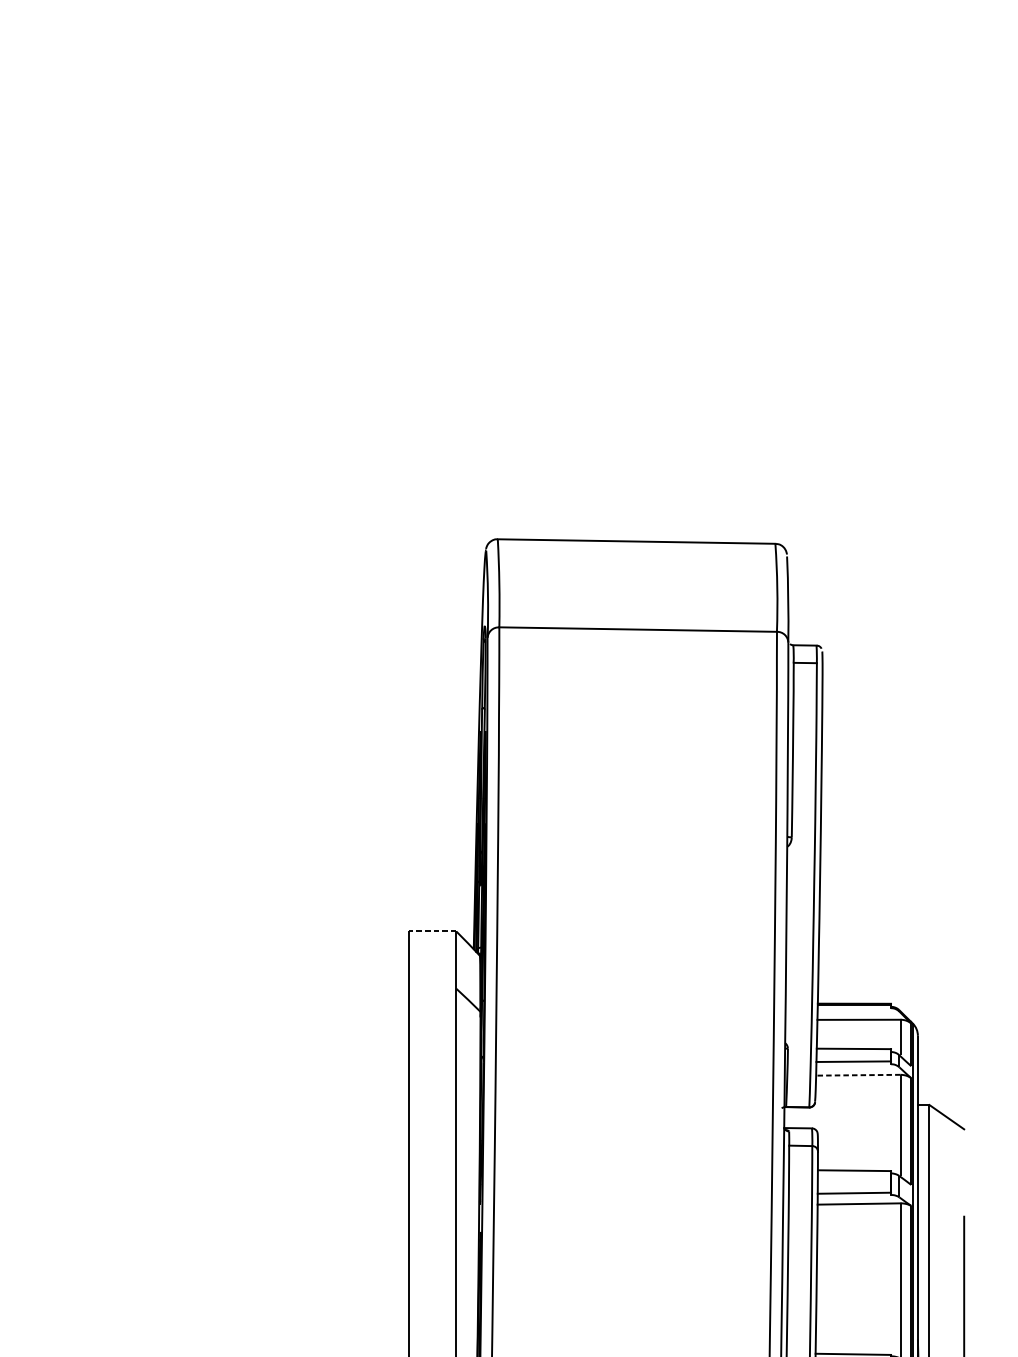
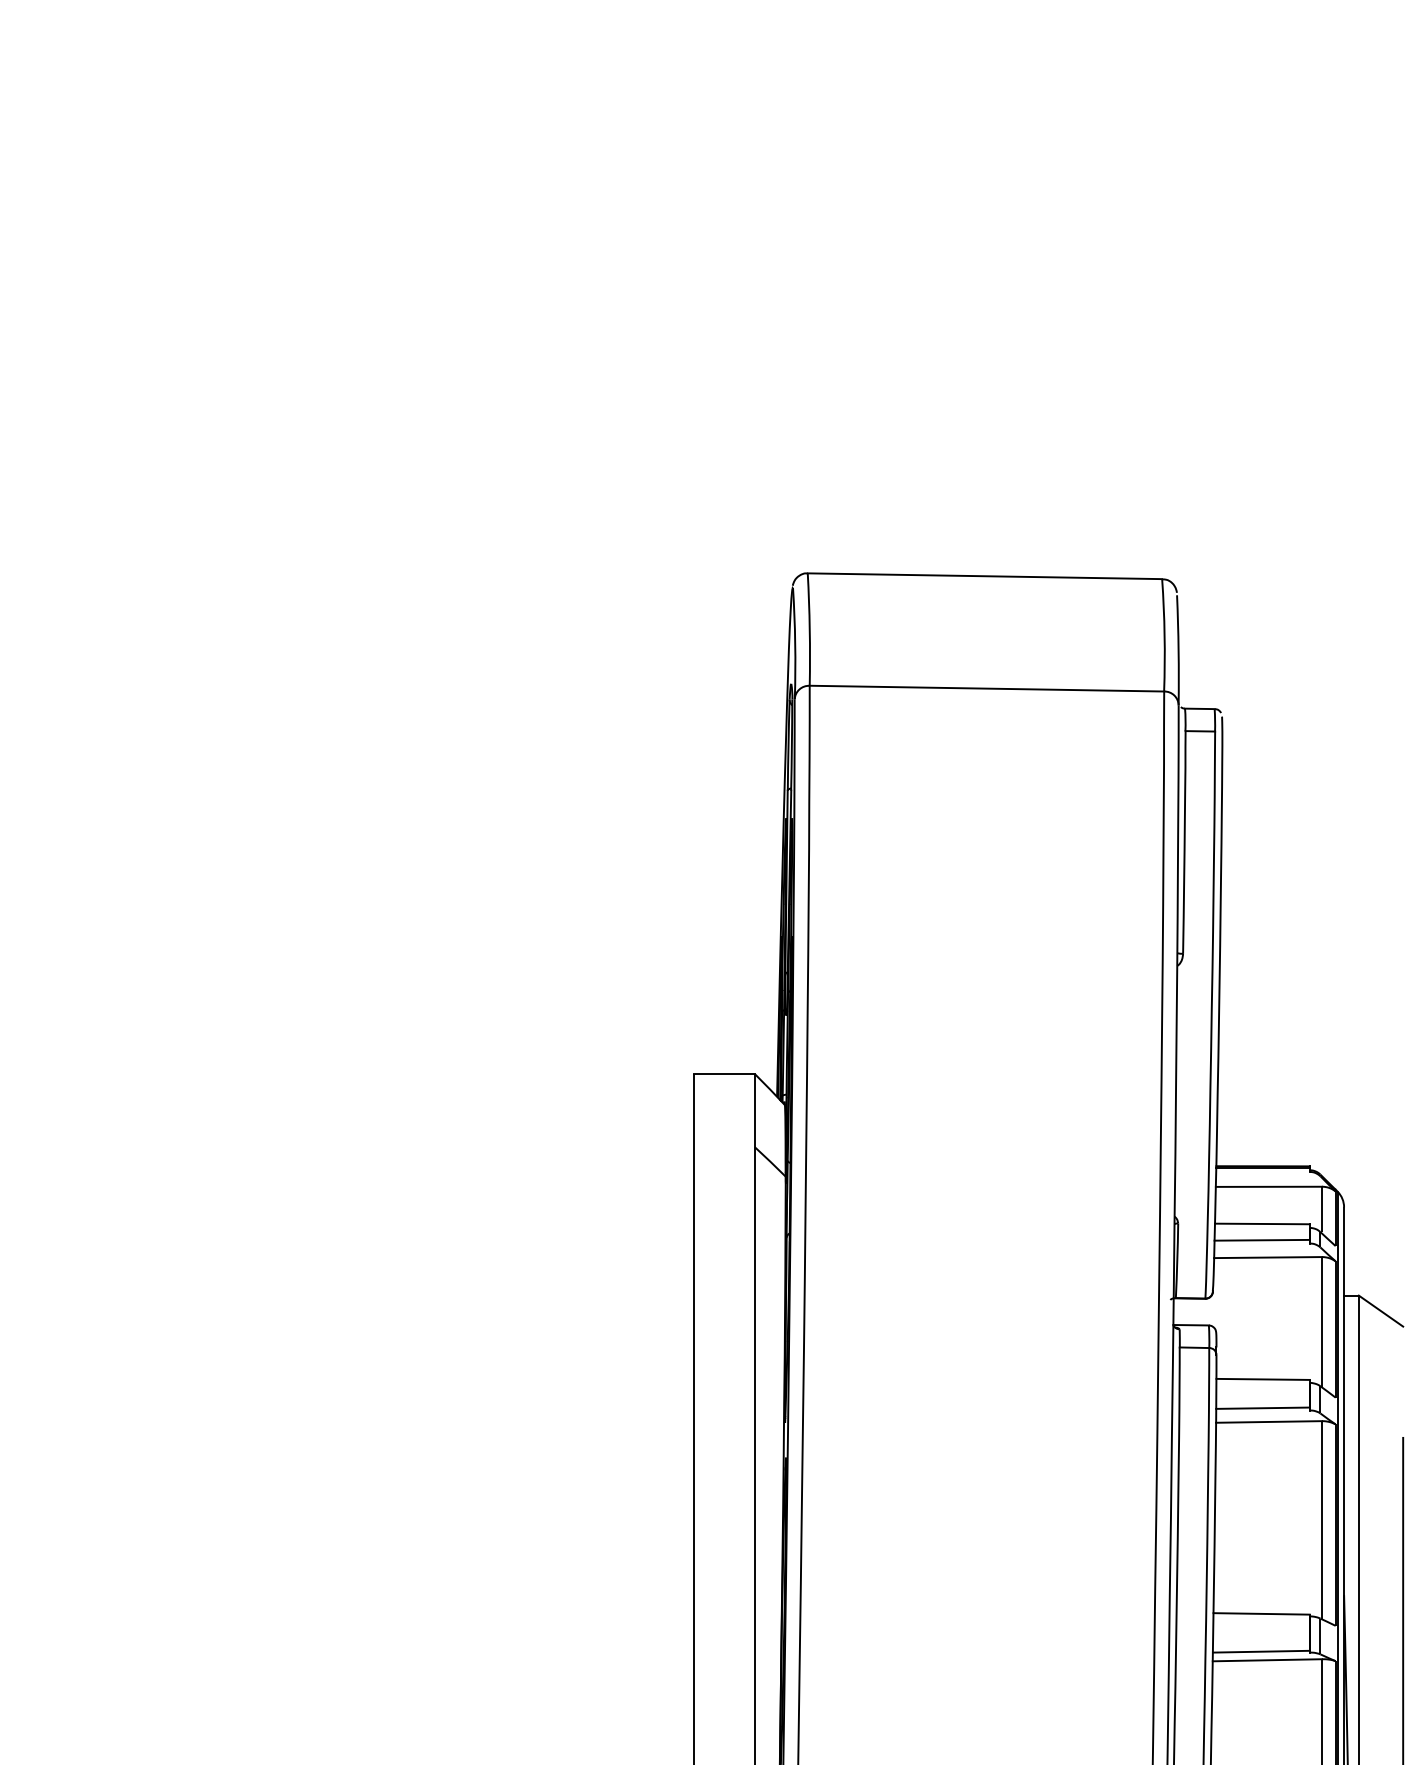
line: (432, 931) -> (724, 1074), dashed -> solid
line: (858, 1075) -> (1268, 1257), dashed -> solid

